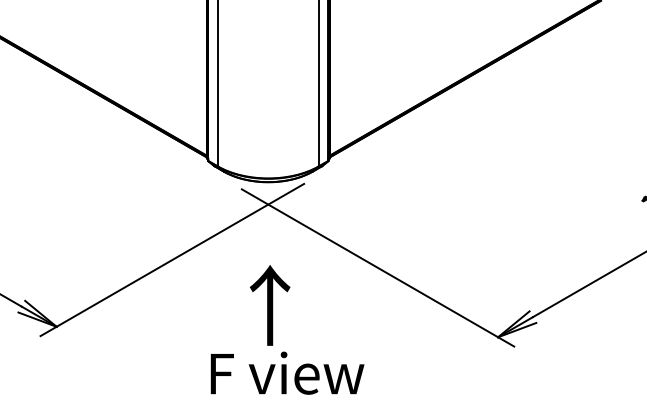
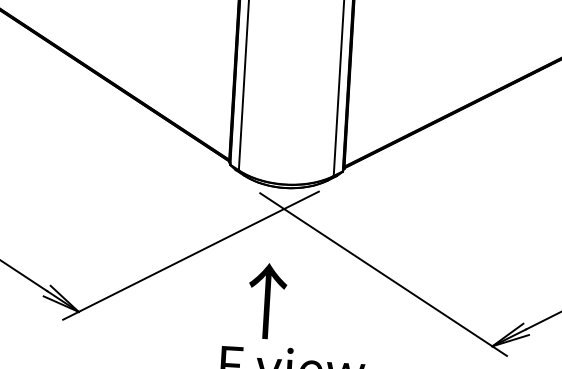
text: (270, 305) -> (267, 301), moved

